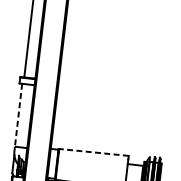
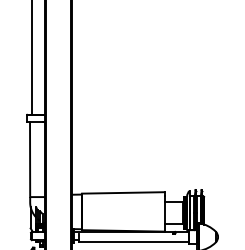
line: (18, 115) -> (30, 160), dashed -> solid
line: (94, 152) -> (123, 192), dashed -> solid

